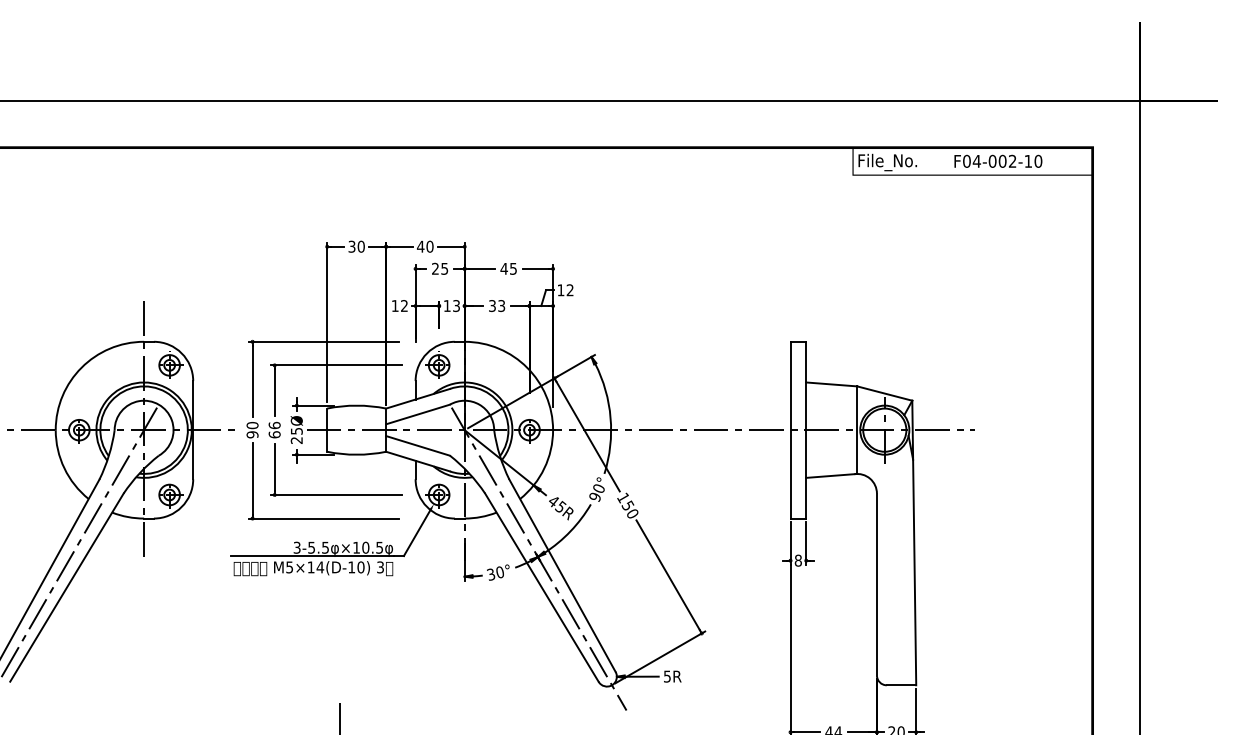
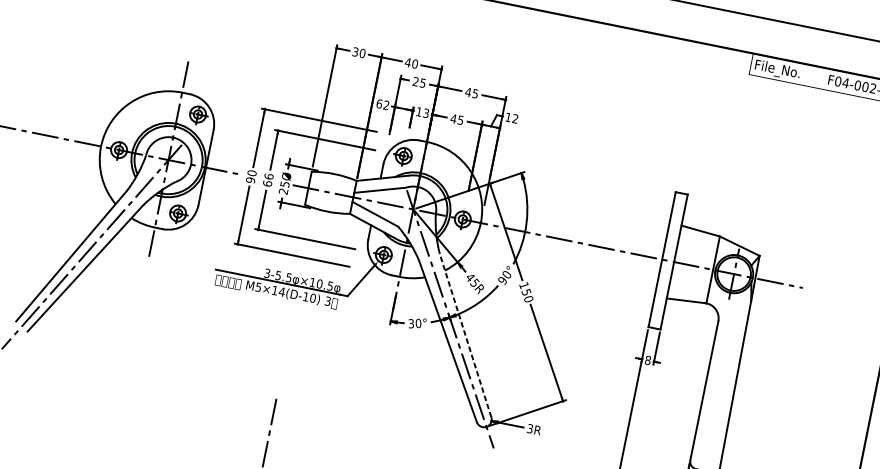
text: (394, 306) -> (378, 104), 12 -> 62
text: (496, 306) -> (456, 119), 33 -> 45
line: (562, 575) -> (465, 335), solid -> dashed
text: (667, 675) -> (530, 427), 5R -> 3R

